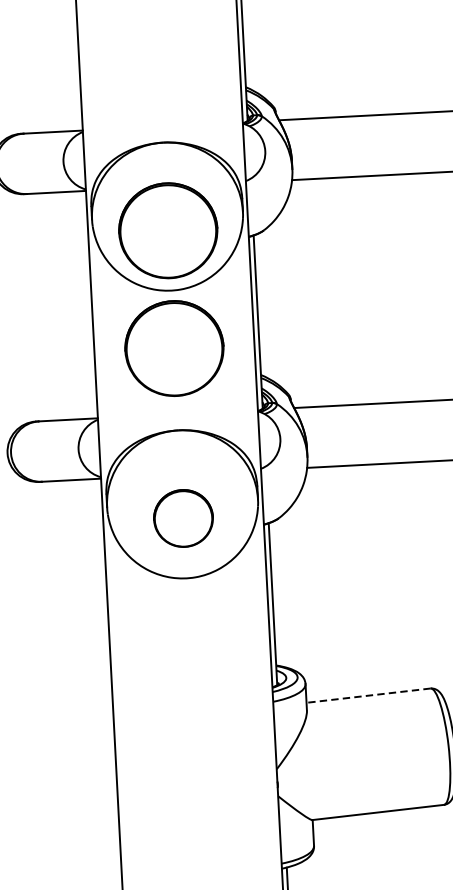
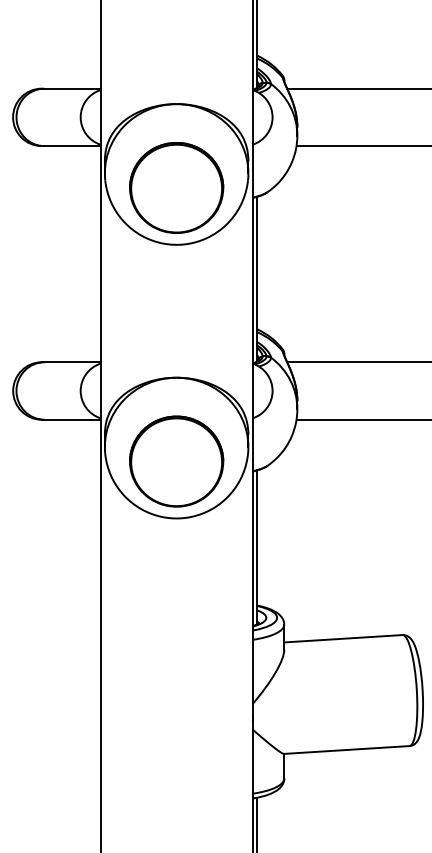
part: (174, 348) -> (176, 299), removed
part: (183, 518) -> (176, 461), size x1.67
line: (367, 695) -> (342, 638), dashed -> solid

